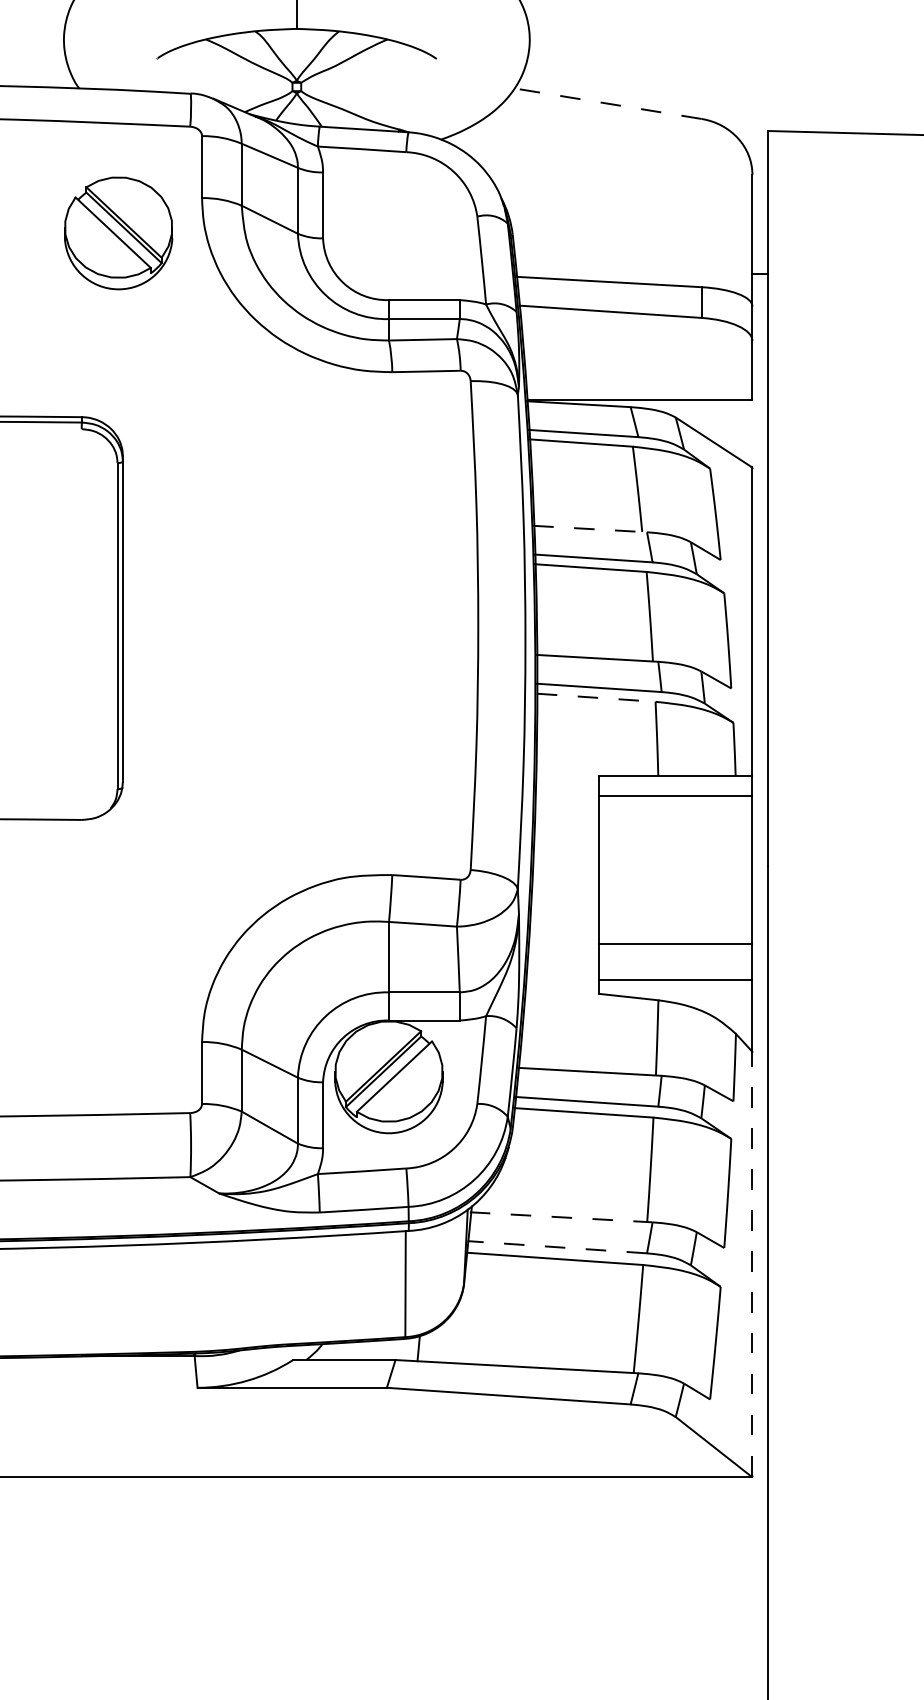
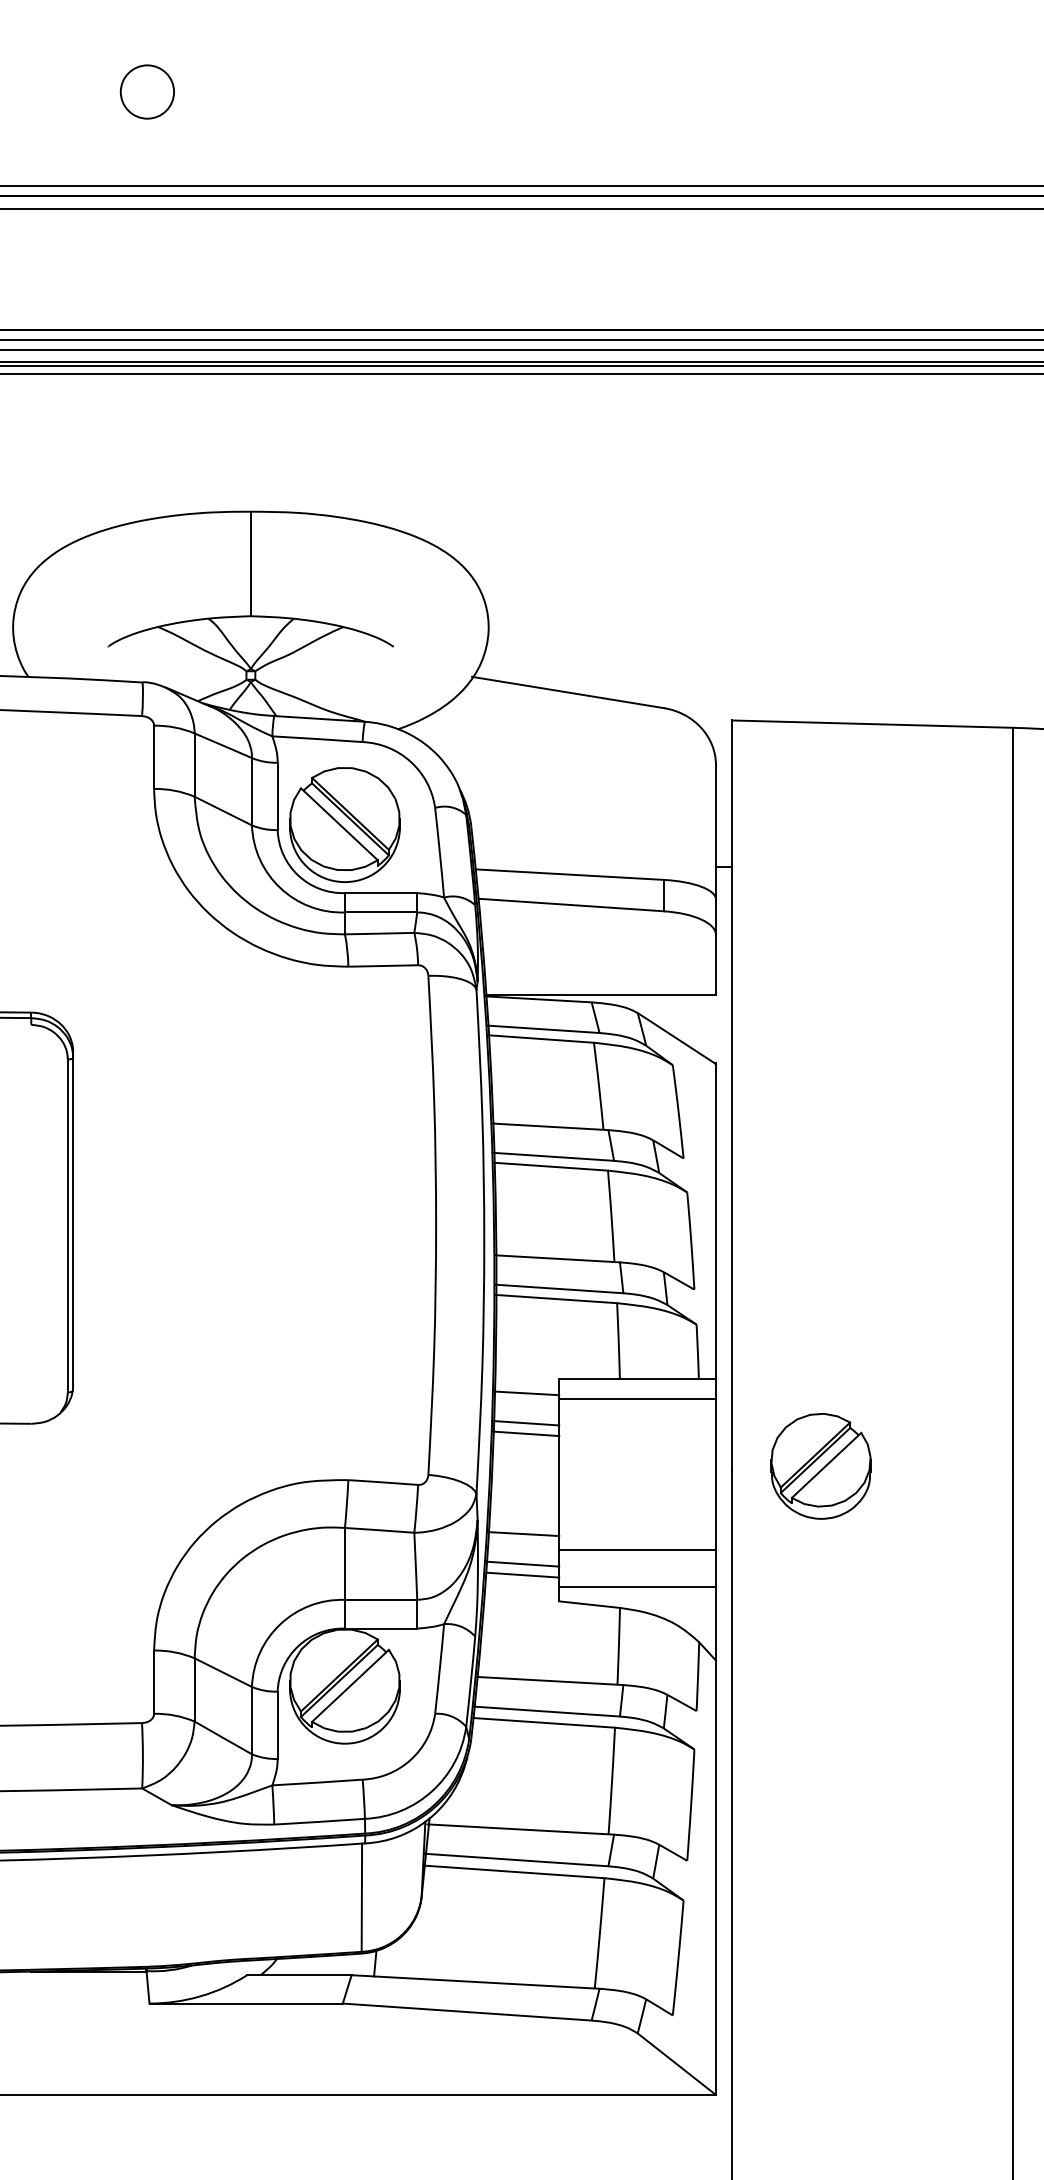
line: (606, 103) -> (567, 692), dashed -> solid
part: (118, 232) -> (344, 824), moved
line: (590, 528) -> (550, 1126), dashed -> solid
line: (596, 698) -> (556, 1299), dashed -> solid
line: (566, 790) -> (526, 1393), added
line: (565, 818) -> (525, 1422), added
line: (565, 829) -> (525, 1433), added
part: (854, 861) -> (820, 1466), added
line: (563, 928) -> (523, 1534), added
line: (563, 956) -> (523, 1563), added
line: (562, 967) -> (522, 1574), added
line: (561, 1217) -> (521, 1829), dashed -> solid
line: (557, 1247) -> (516, 1860), dashed -> solid
line: (752, 1264) -> (716, 1877), dashed -> solid

